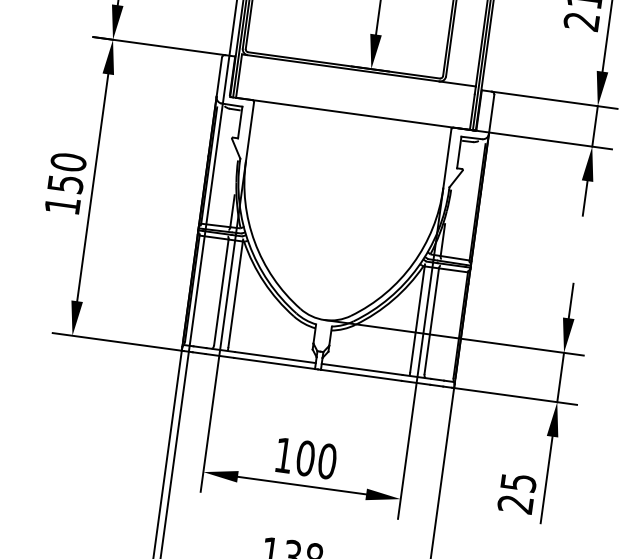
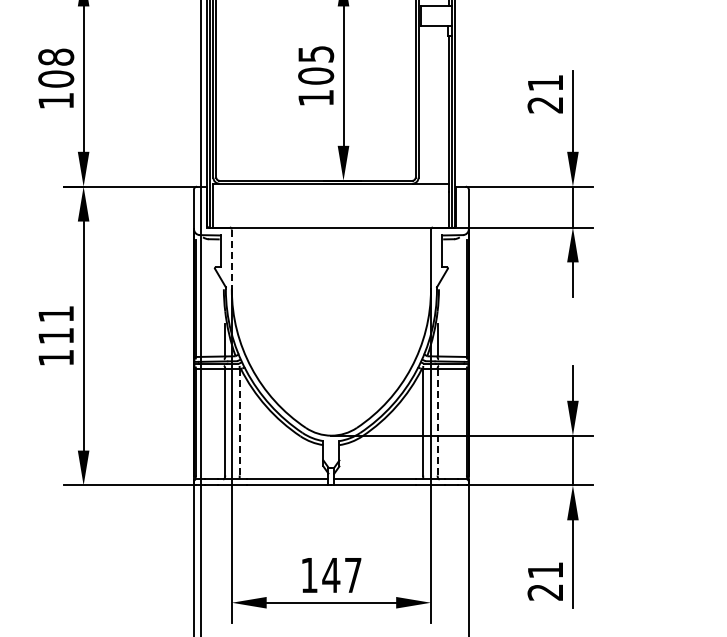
line: (249, 131) -> (231, 259), solid -> dashed
text: (67, 172) -> (56, 324), 150 -> 111
line: (235, 294) -> (239, 422), solid -> dashed
line: (431, 321) -> (437, 422), solid -> dashed
text: (315, 459) -> (341, 575), 100 -> 147
text: (518, 482) -> (545, 570), 25 -> 21

